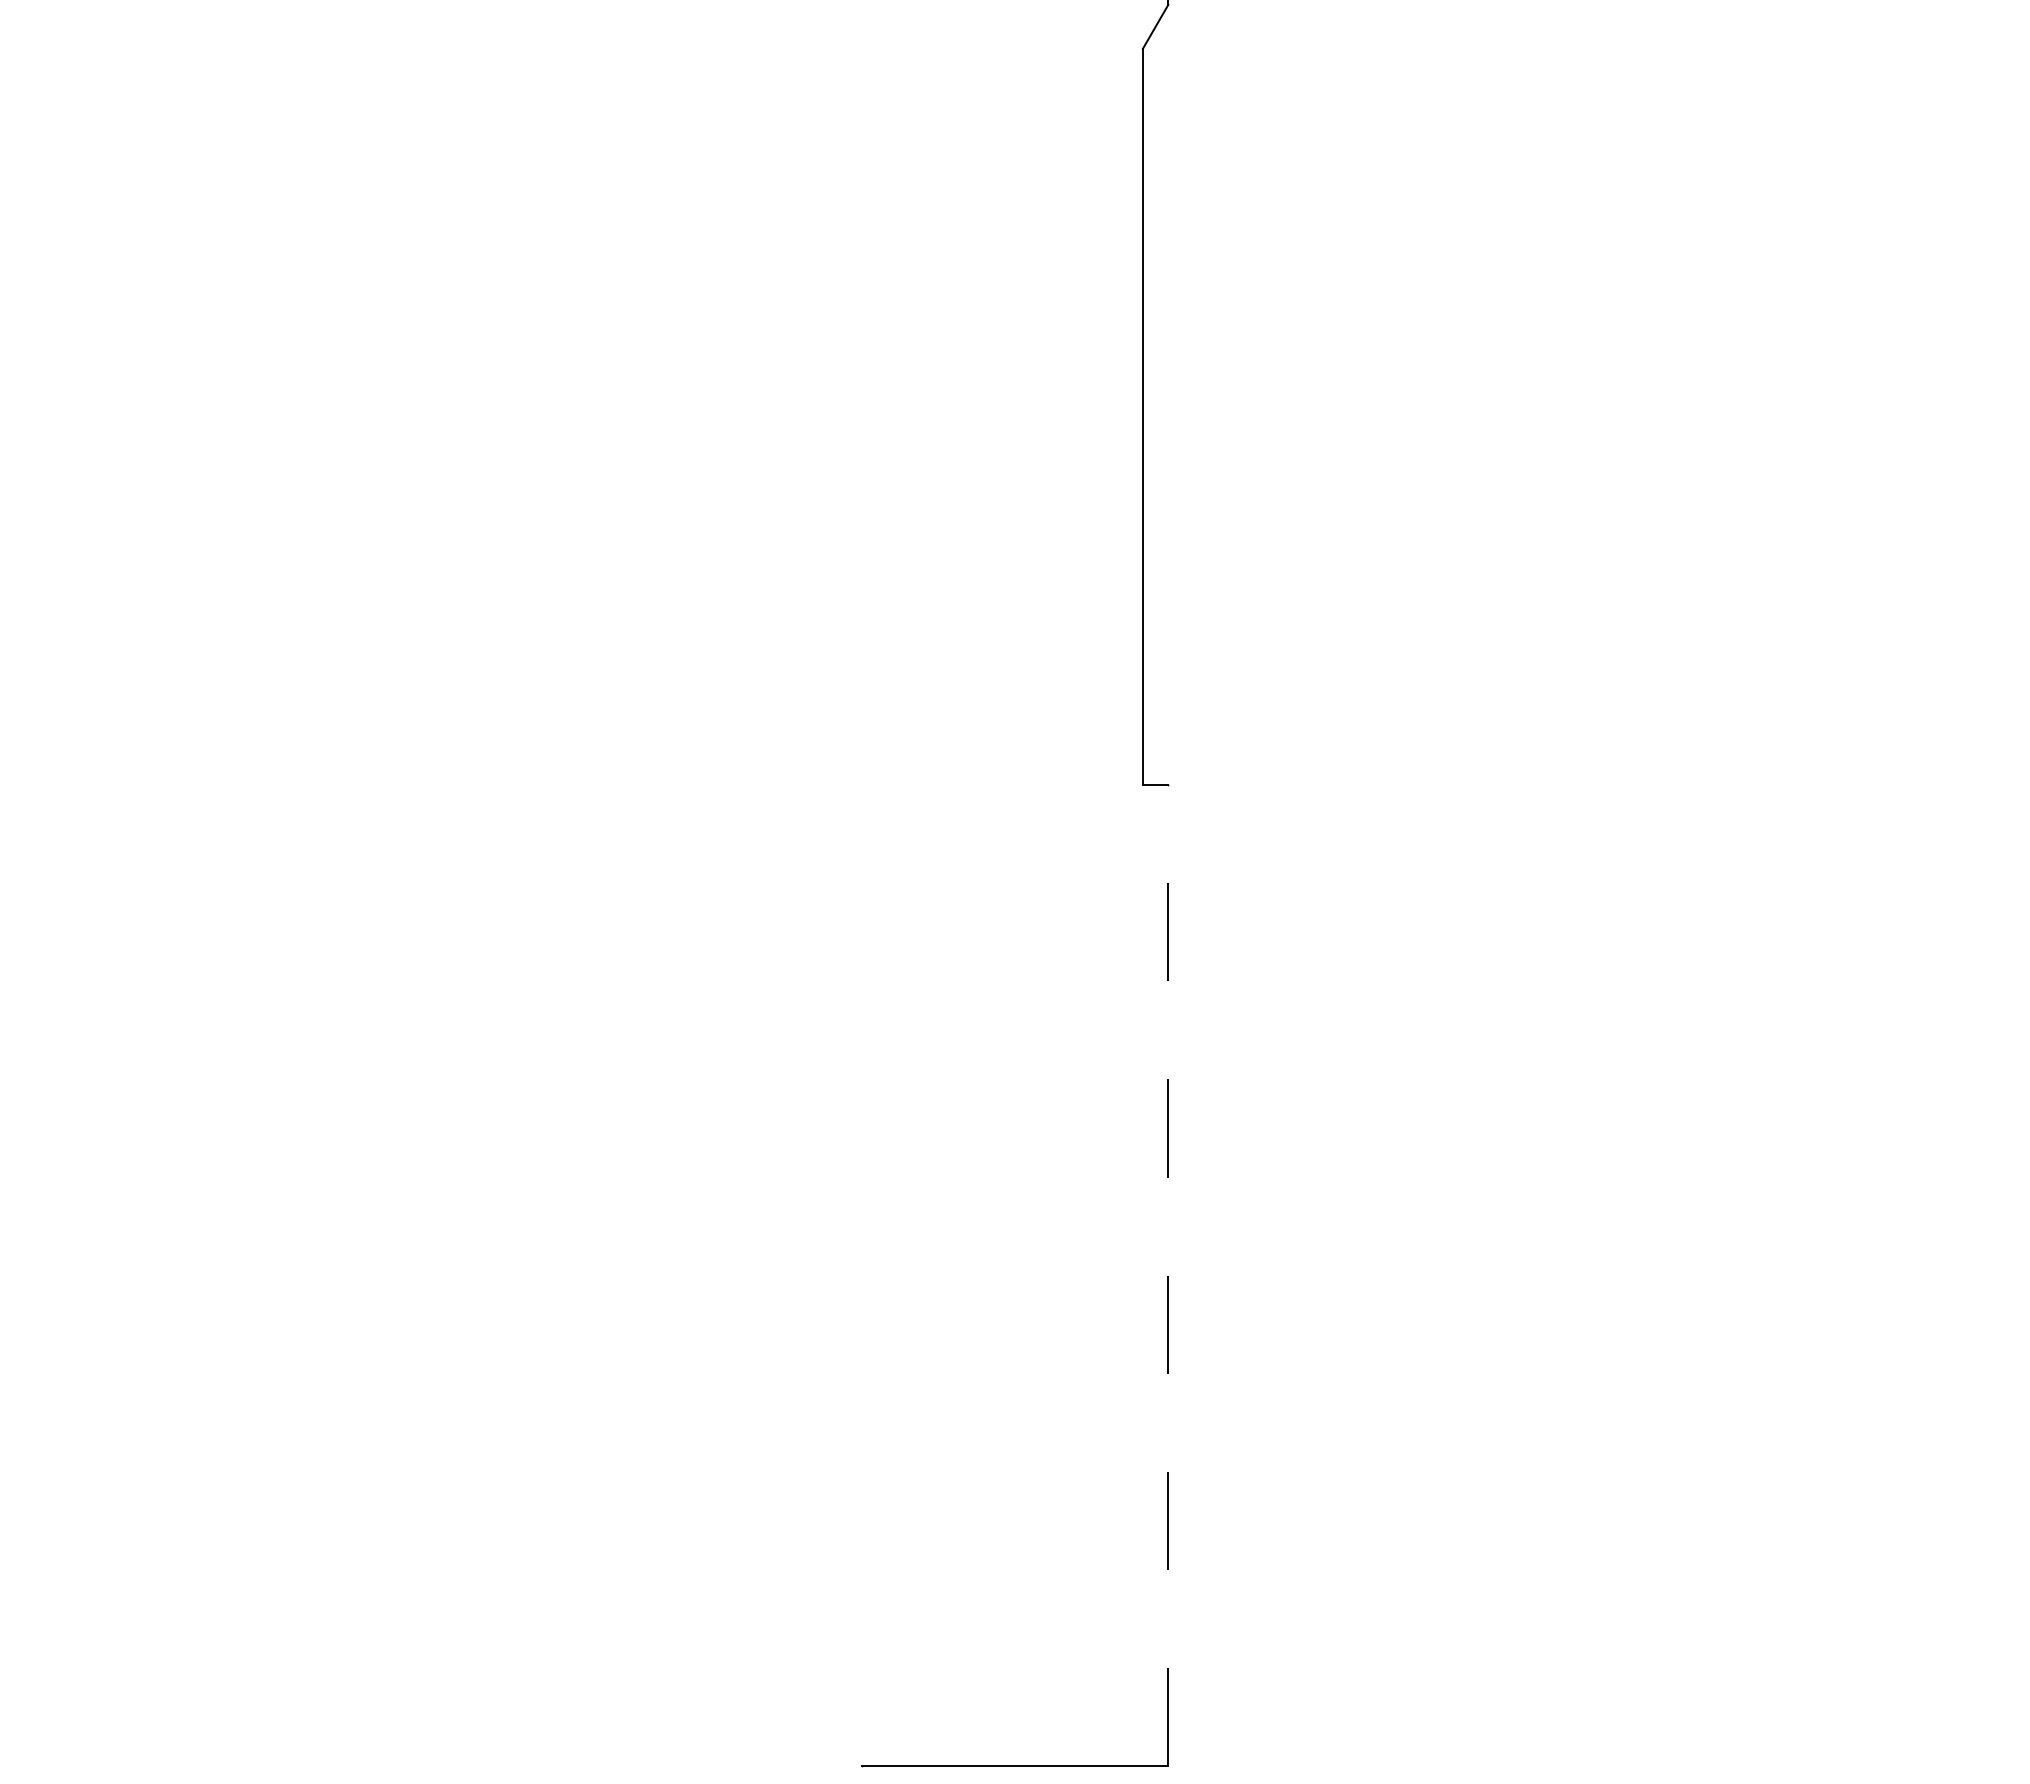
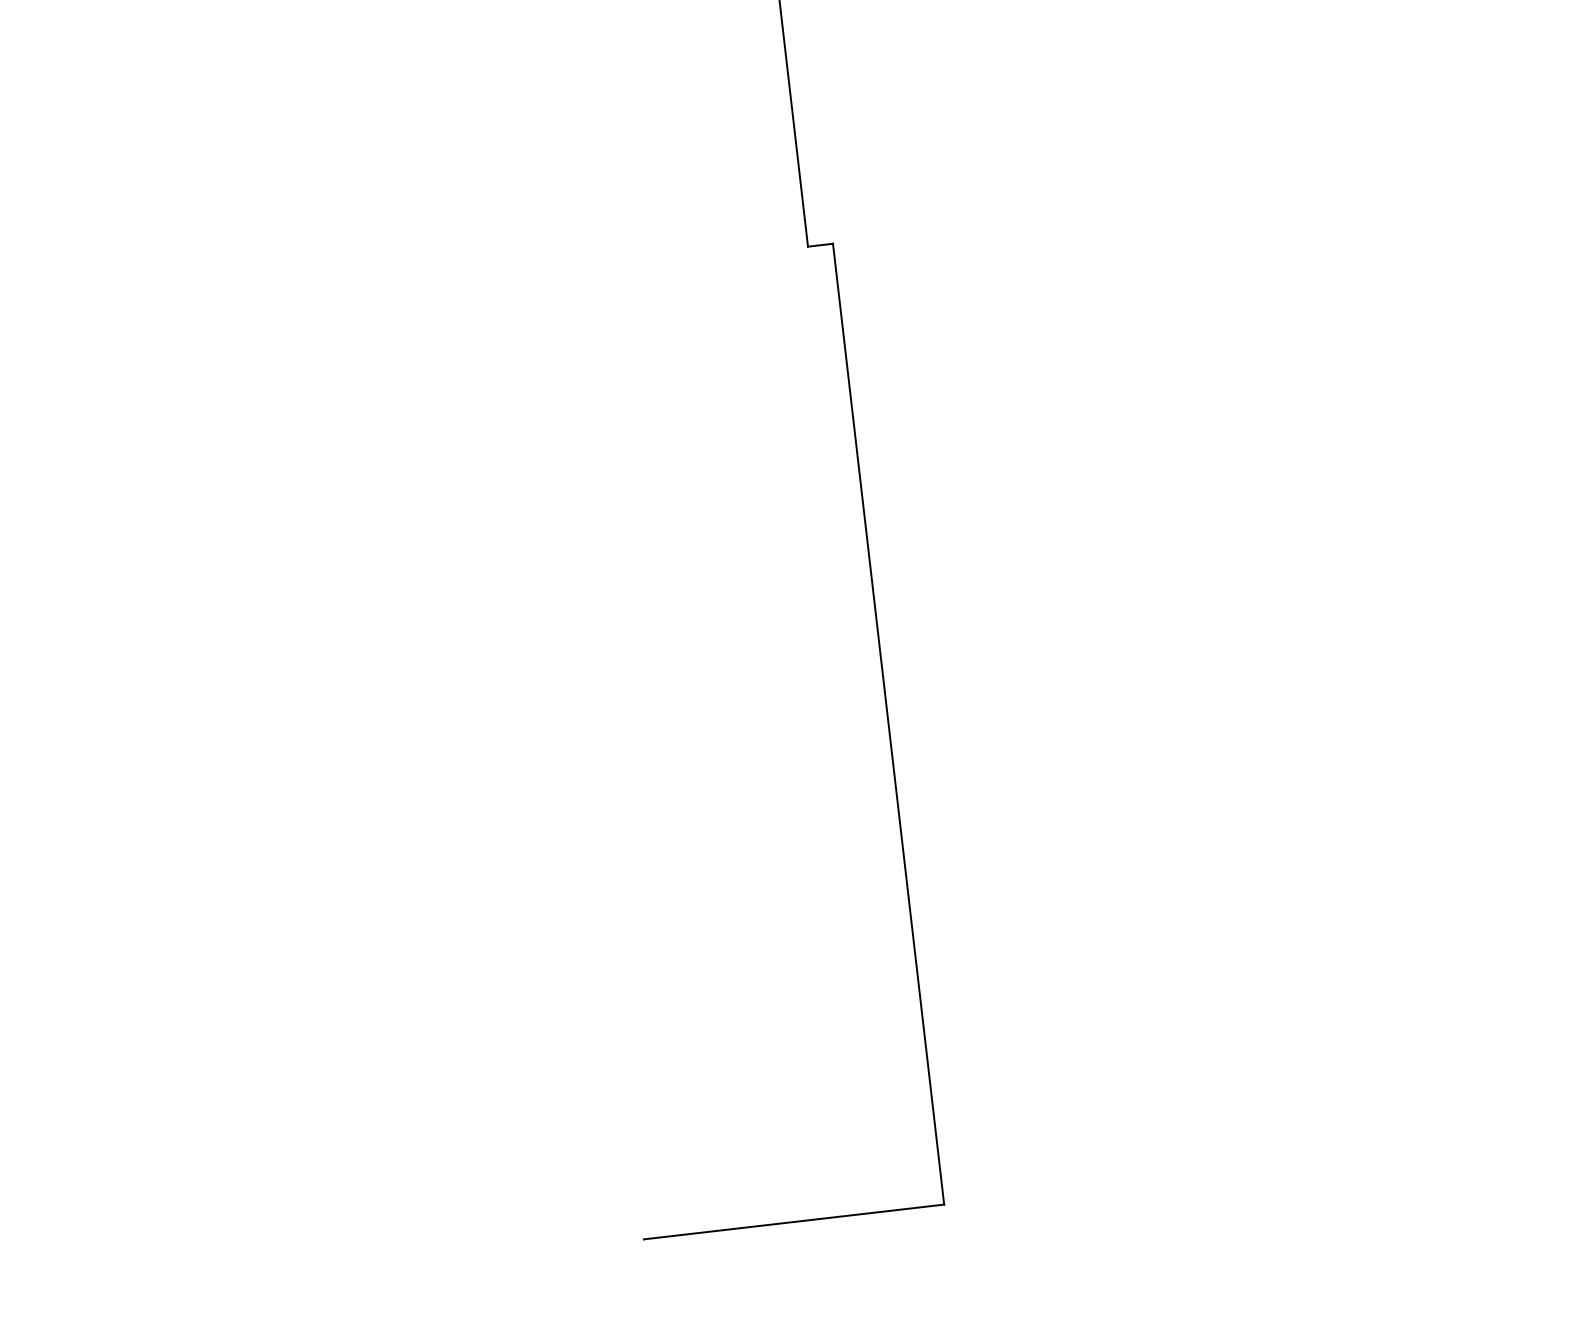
line: (1168, 1275) -> (888, 723), dashed -> solid

